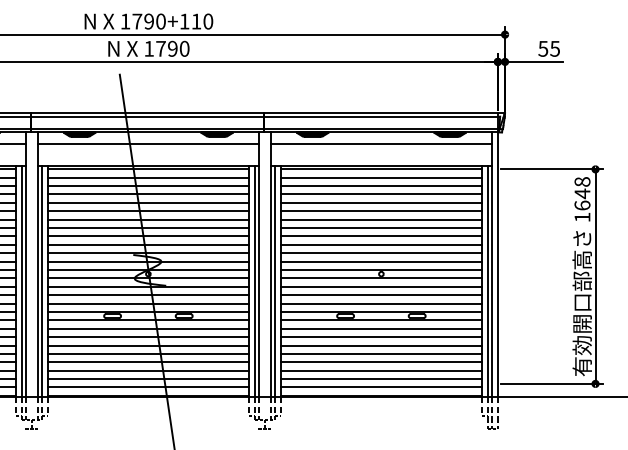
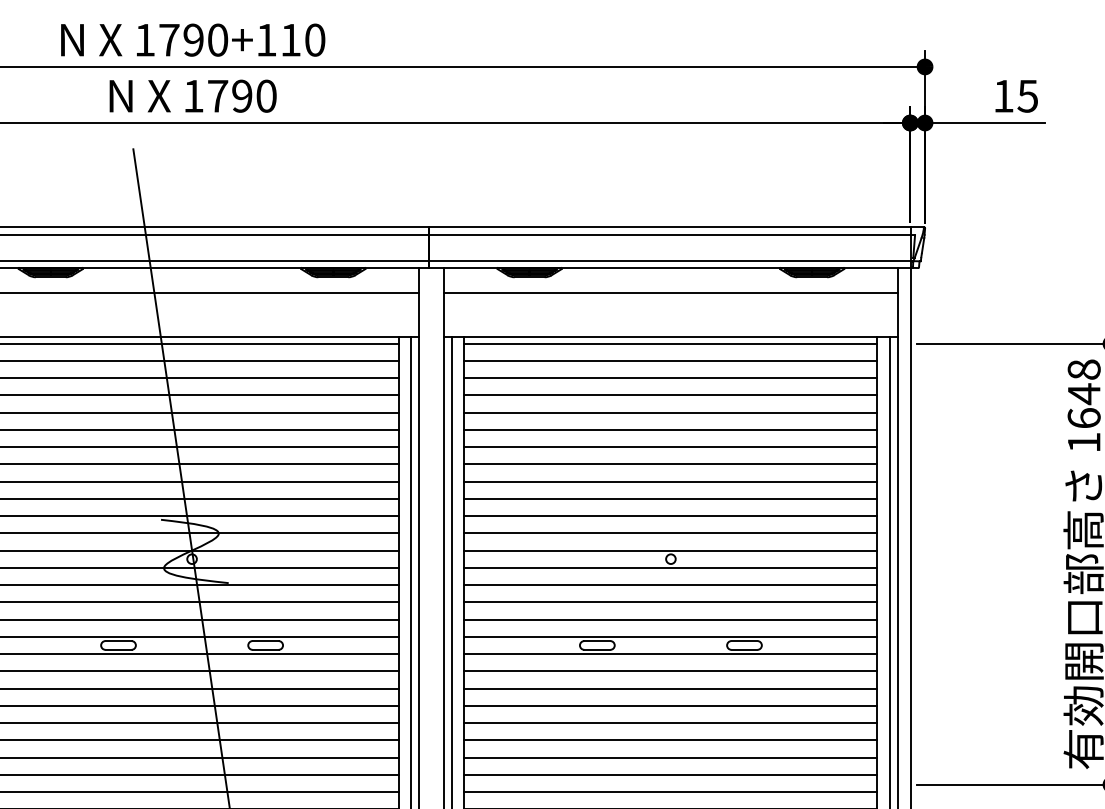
text: (543, 48) -> (1004, 95), 55 -> 15

